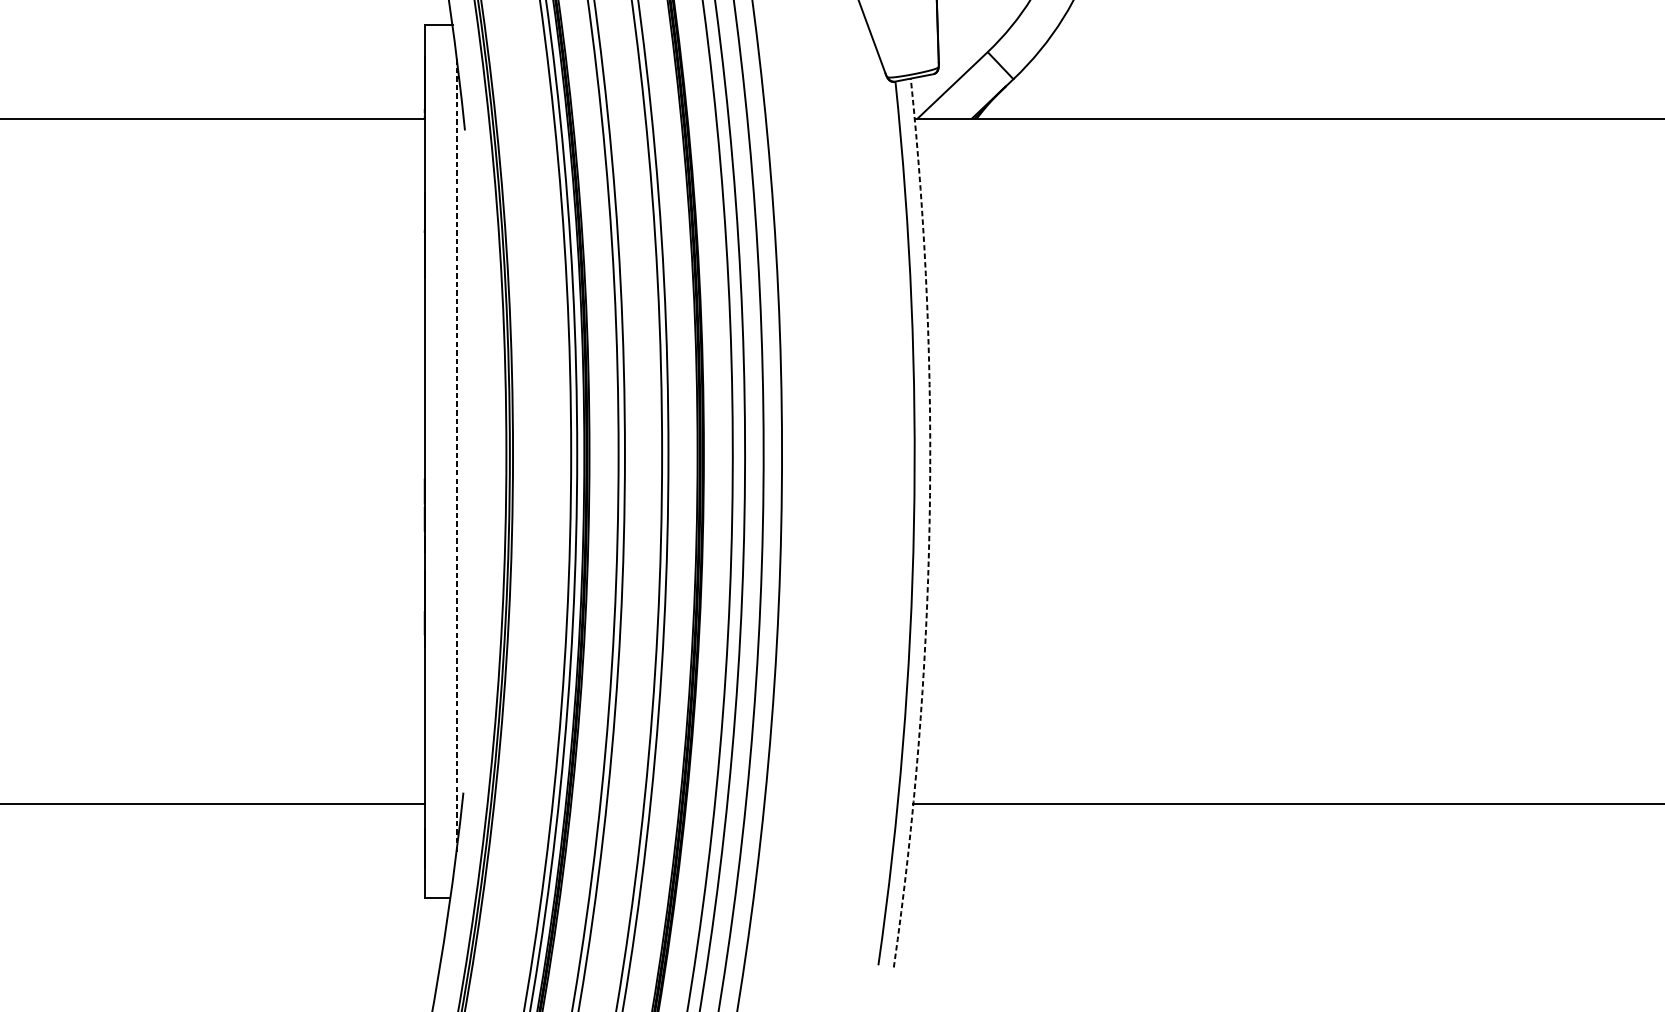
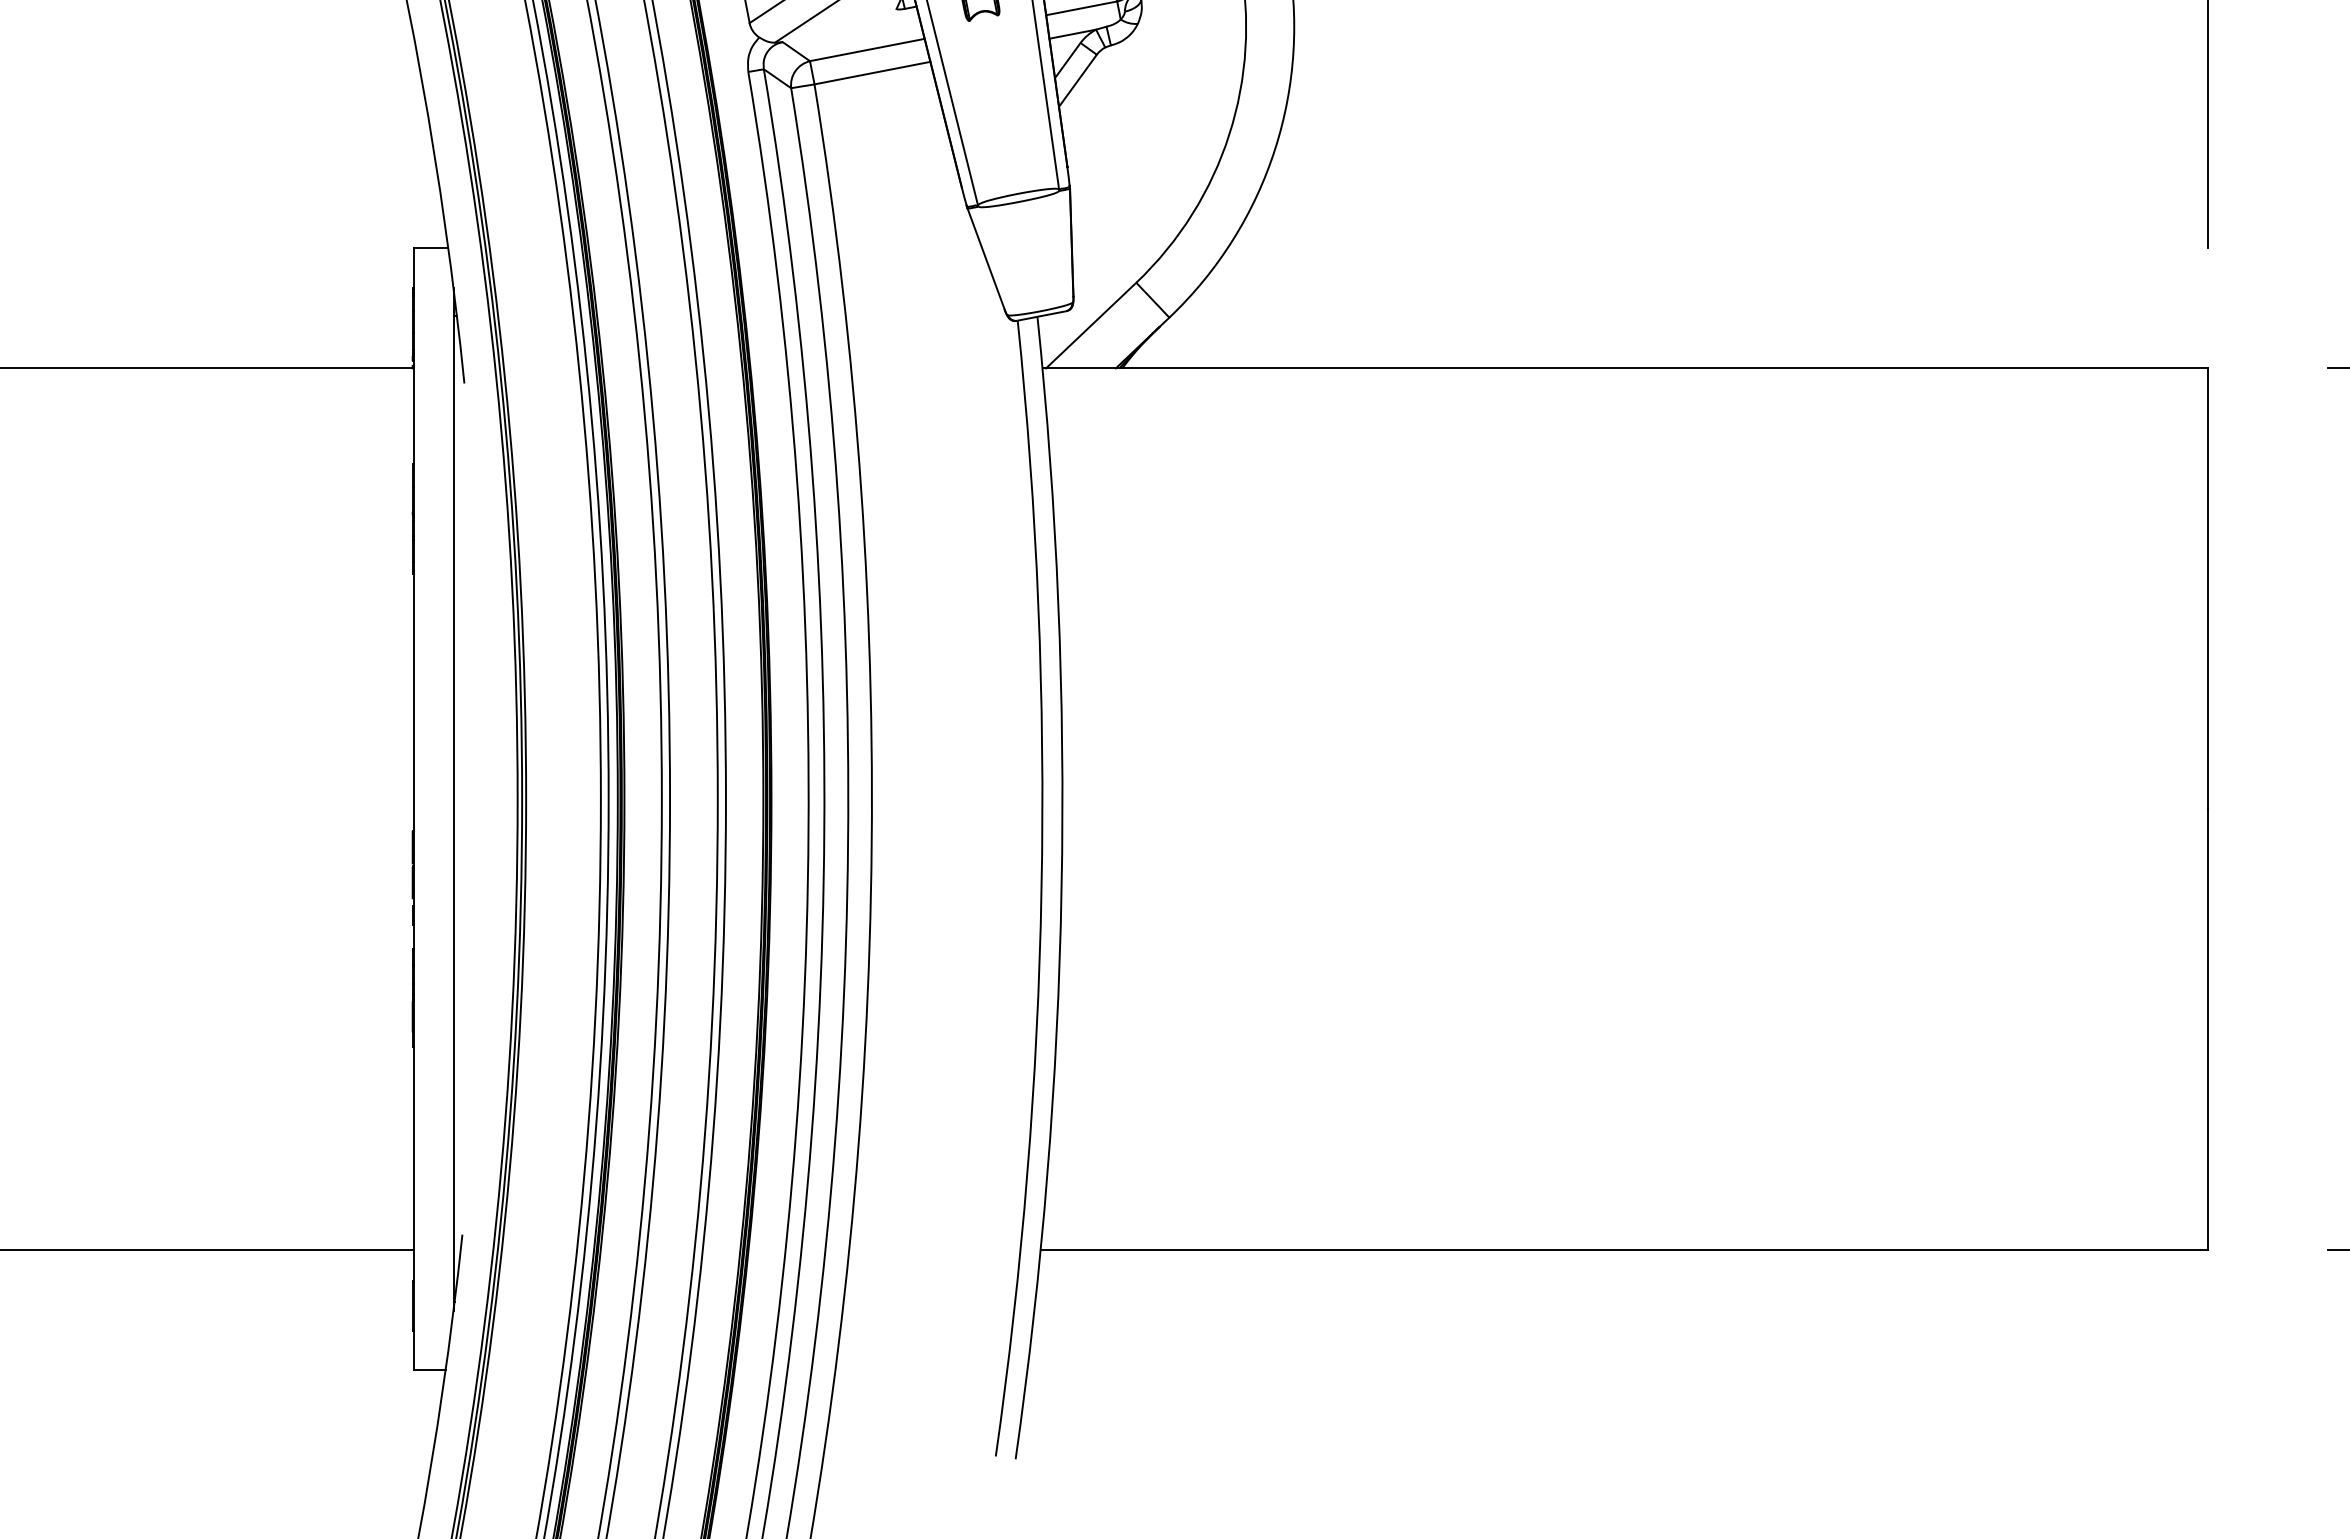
line: (456, 454) -> (453, 799), dashed -> solid
arc: (929, 523) -> (1061, 888), dashed -> solid

